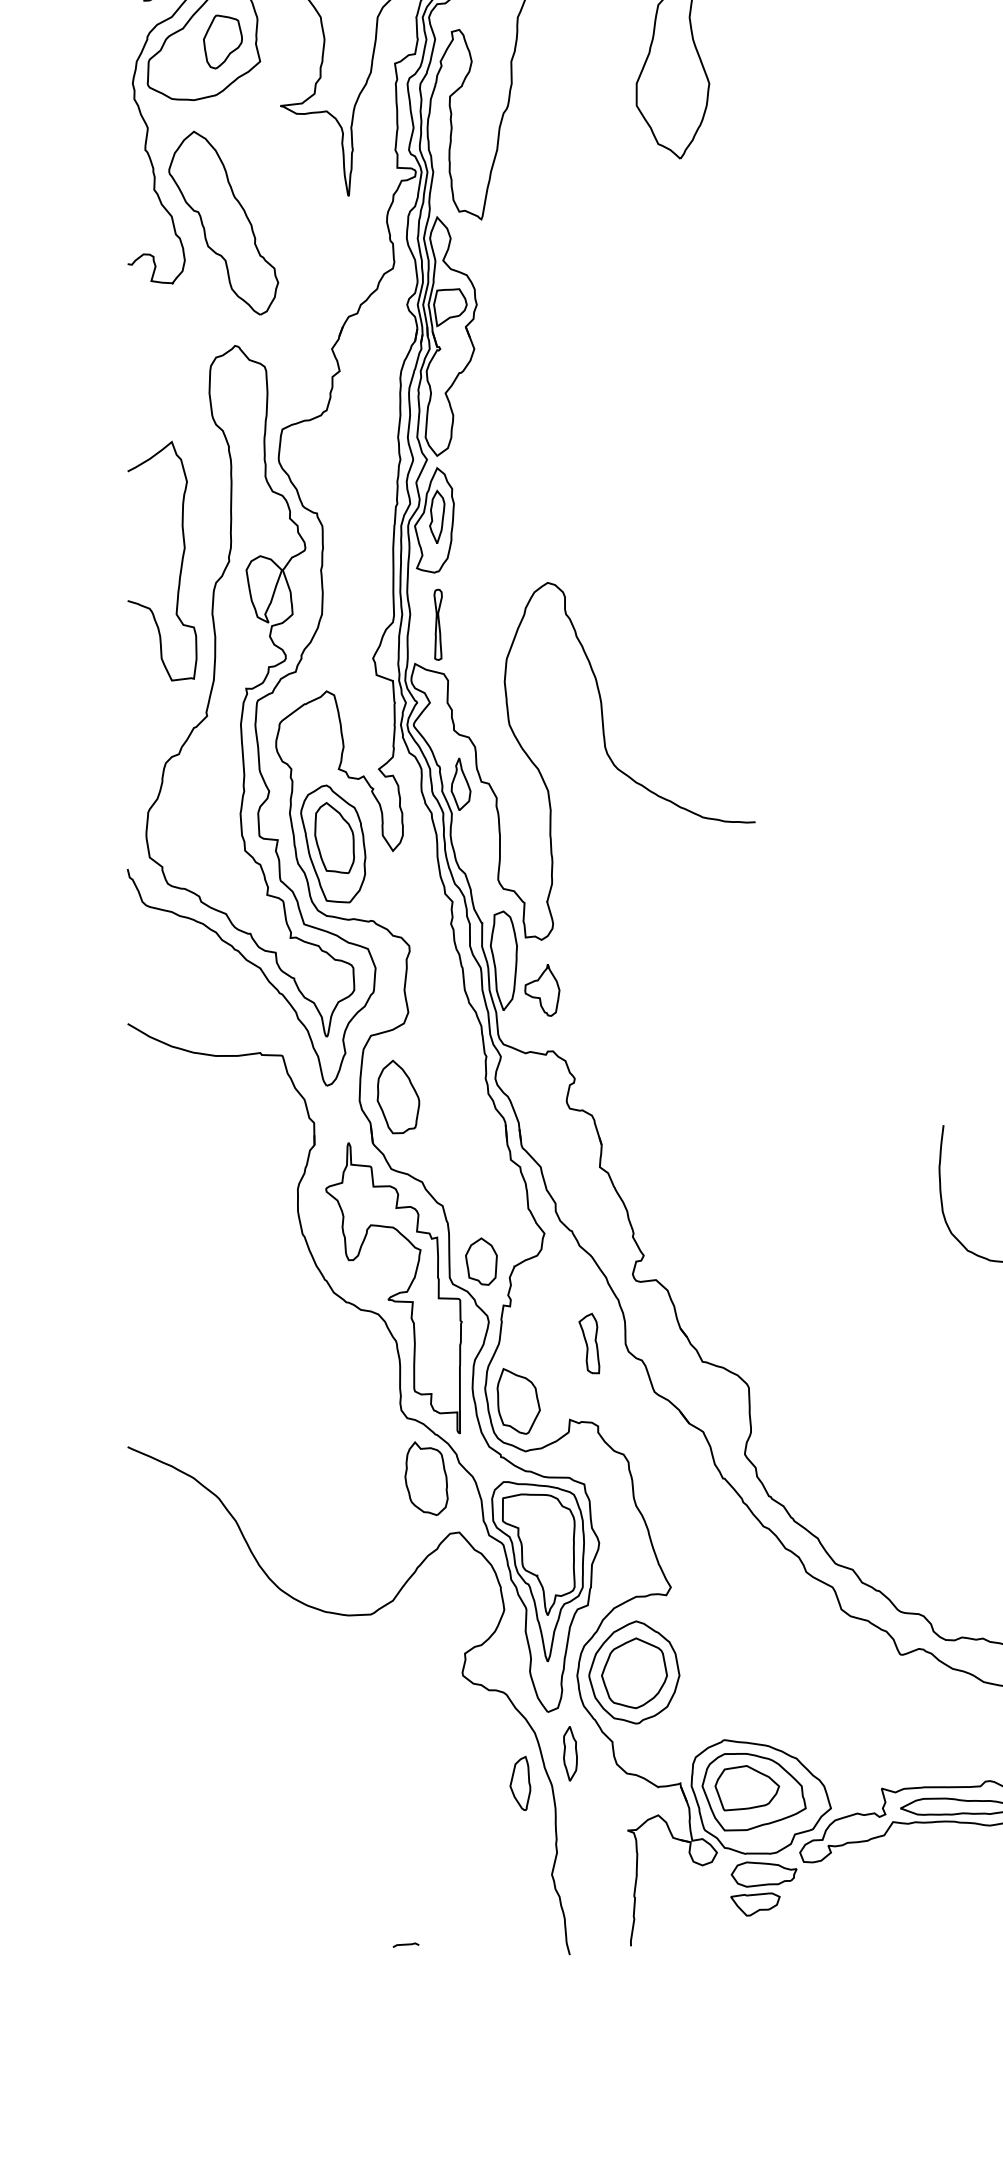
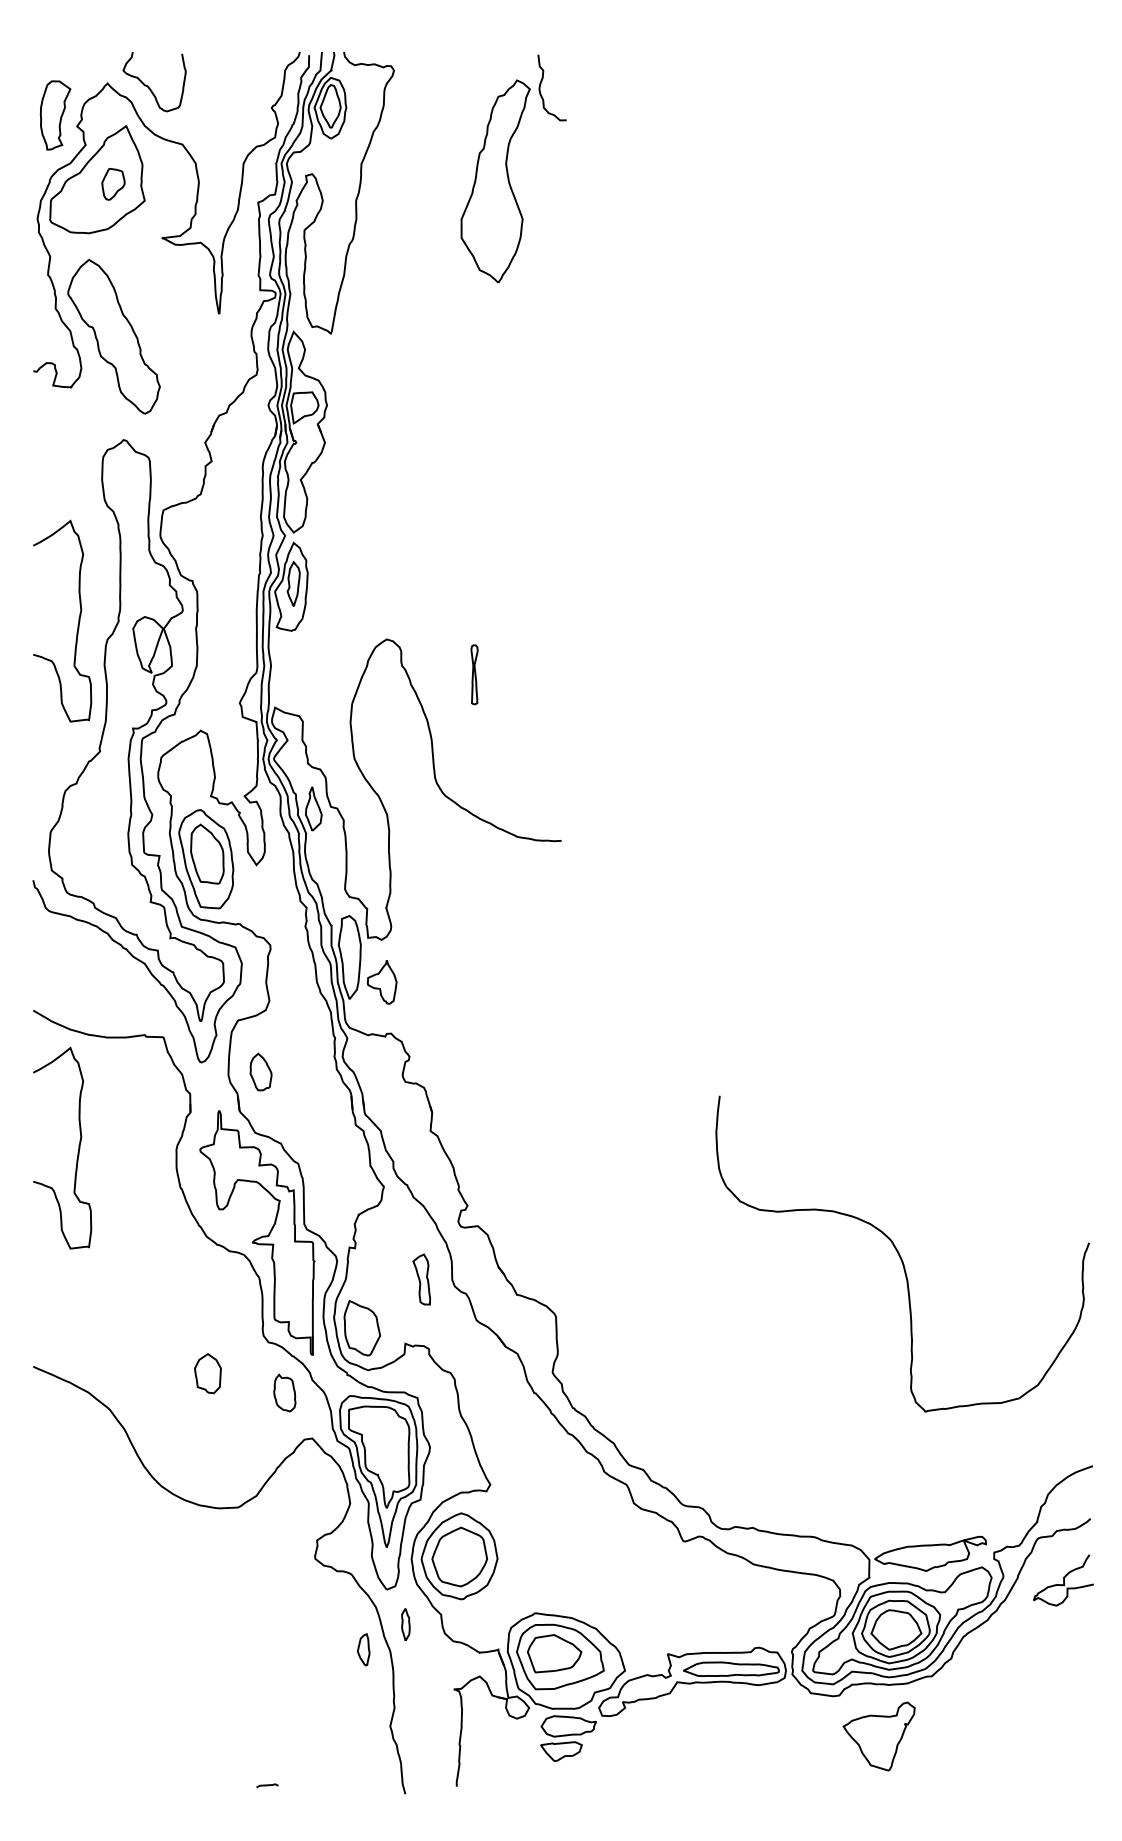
part: (223, 42) -> (113, 184), size x0.7
part: (438, 624) -> (474, 674), moved
part: (397, 1096) -> (260, 1071), size x0.6
curve: (180, 1192) -> (77, 1152), added
part: (480, 1261) -> (207, 1373), moved
part: (426, 1477) -> (284, 1392), size x0.6
part: (570, 1753) -> (405, 1624), size x0.7
part: (520, 1783) -> (363, 1649), size x0.7

